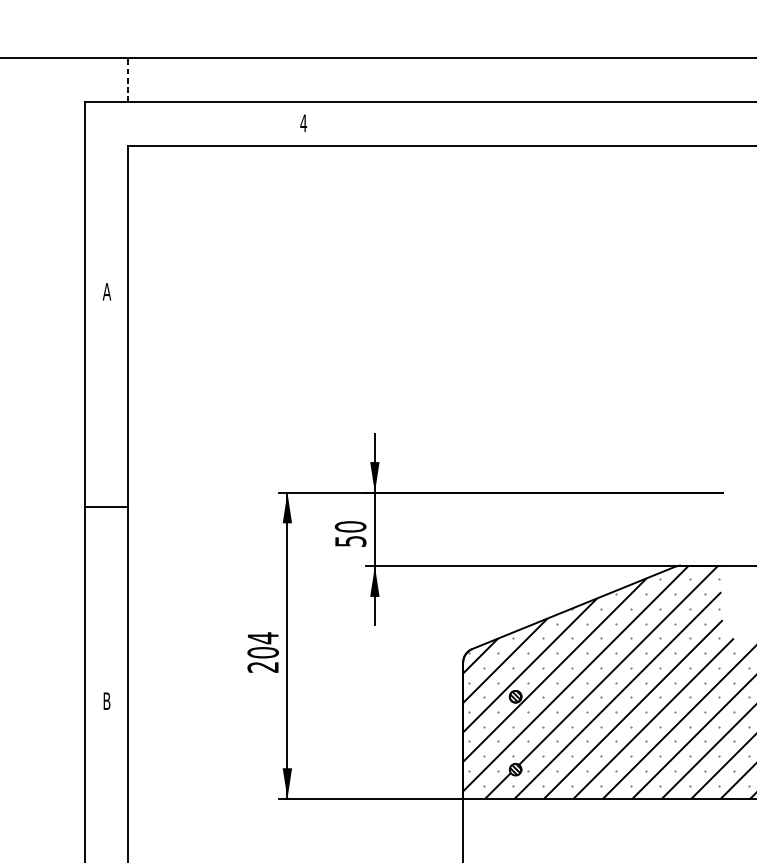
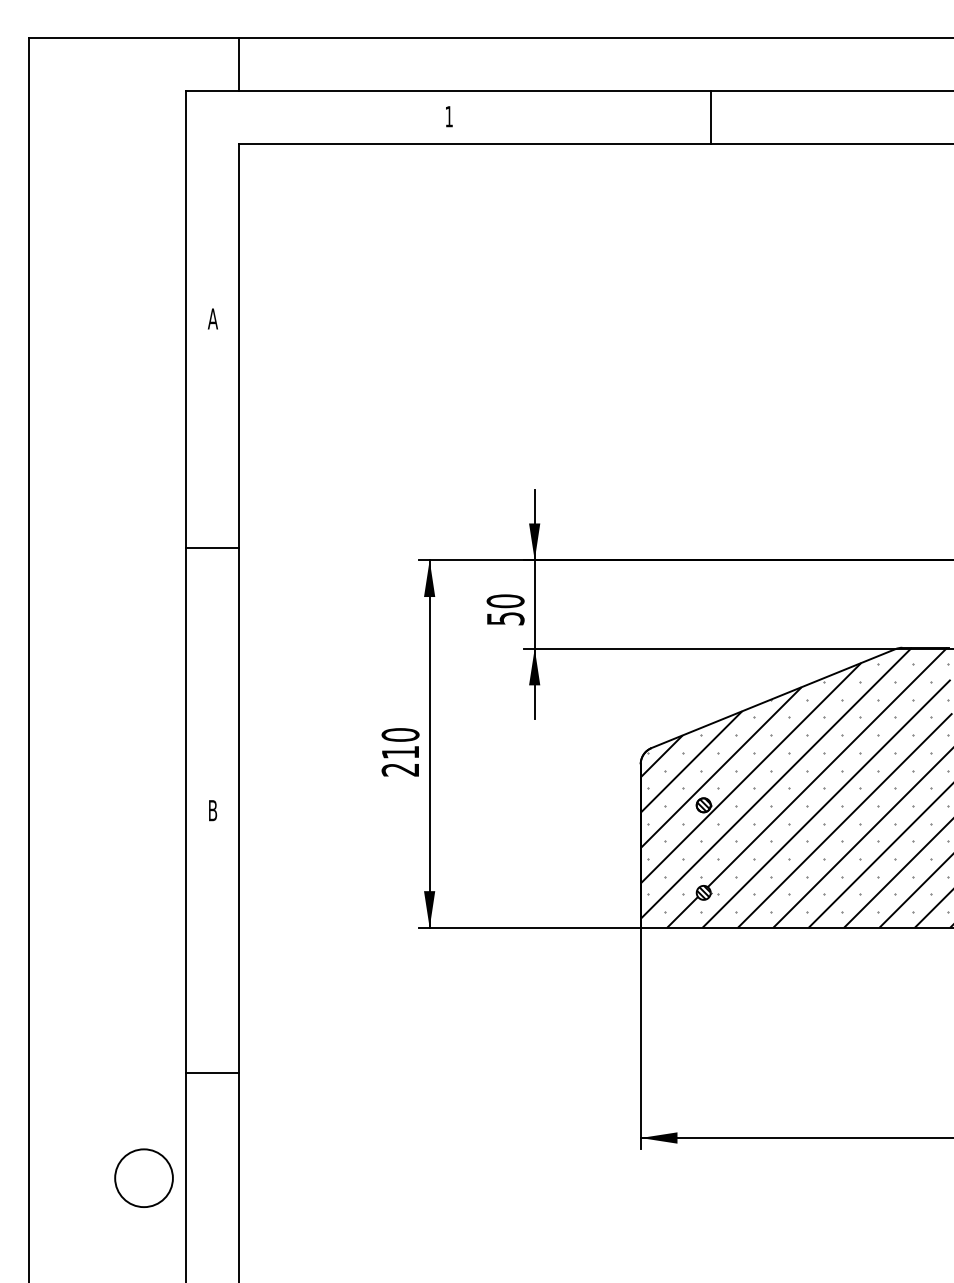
line: (128, 79) -> (238, 64), dashed -> solid
text: (303, 123) -> (449, 116), 4 -> 1
line: (522, 124) -> (711, 117), added
line: (106, 507) -> (212, 547), moved
text: (263, 645) -> (400, 743), 204 -> 210

